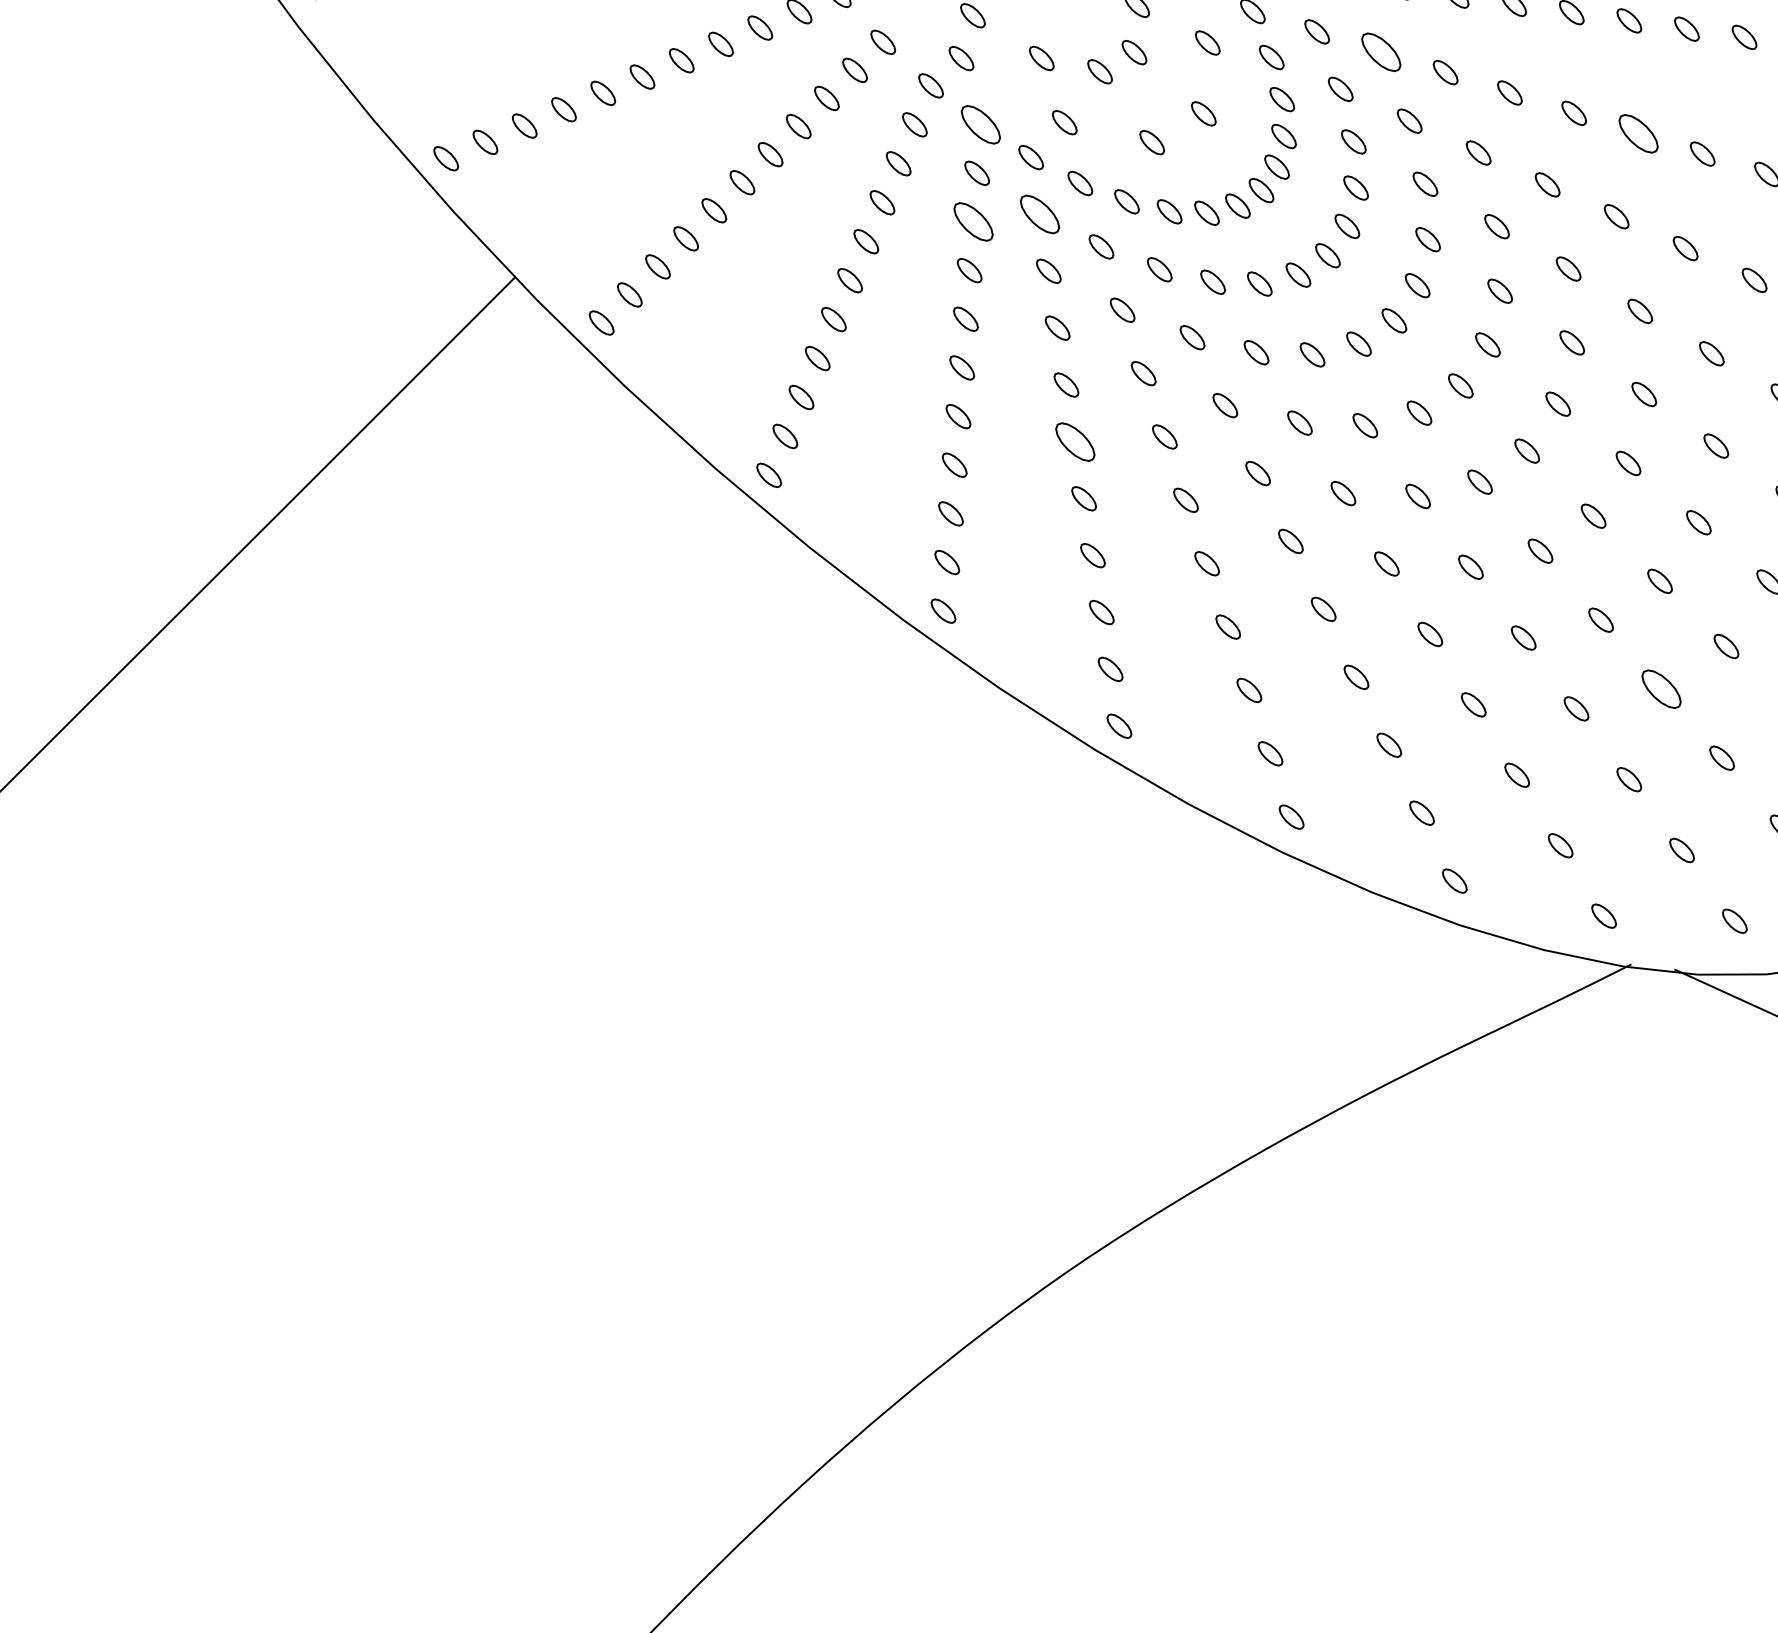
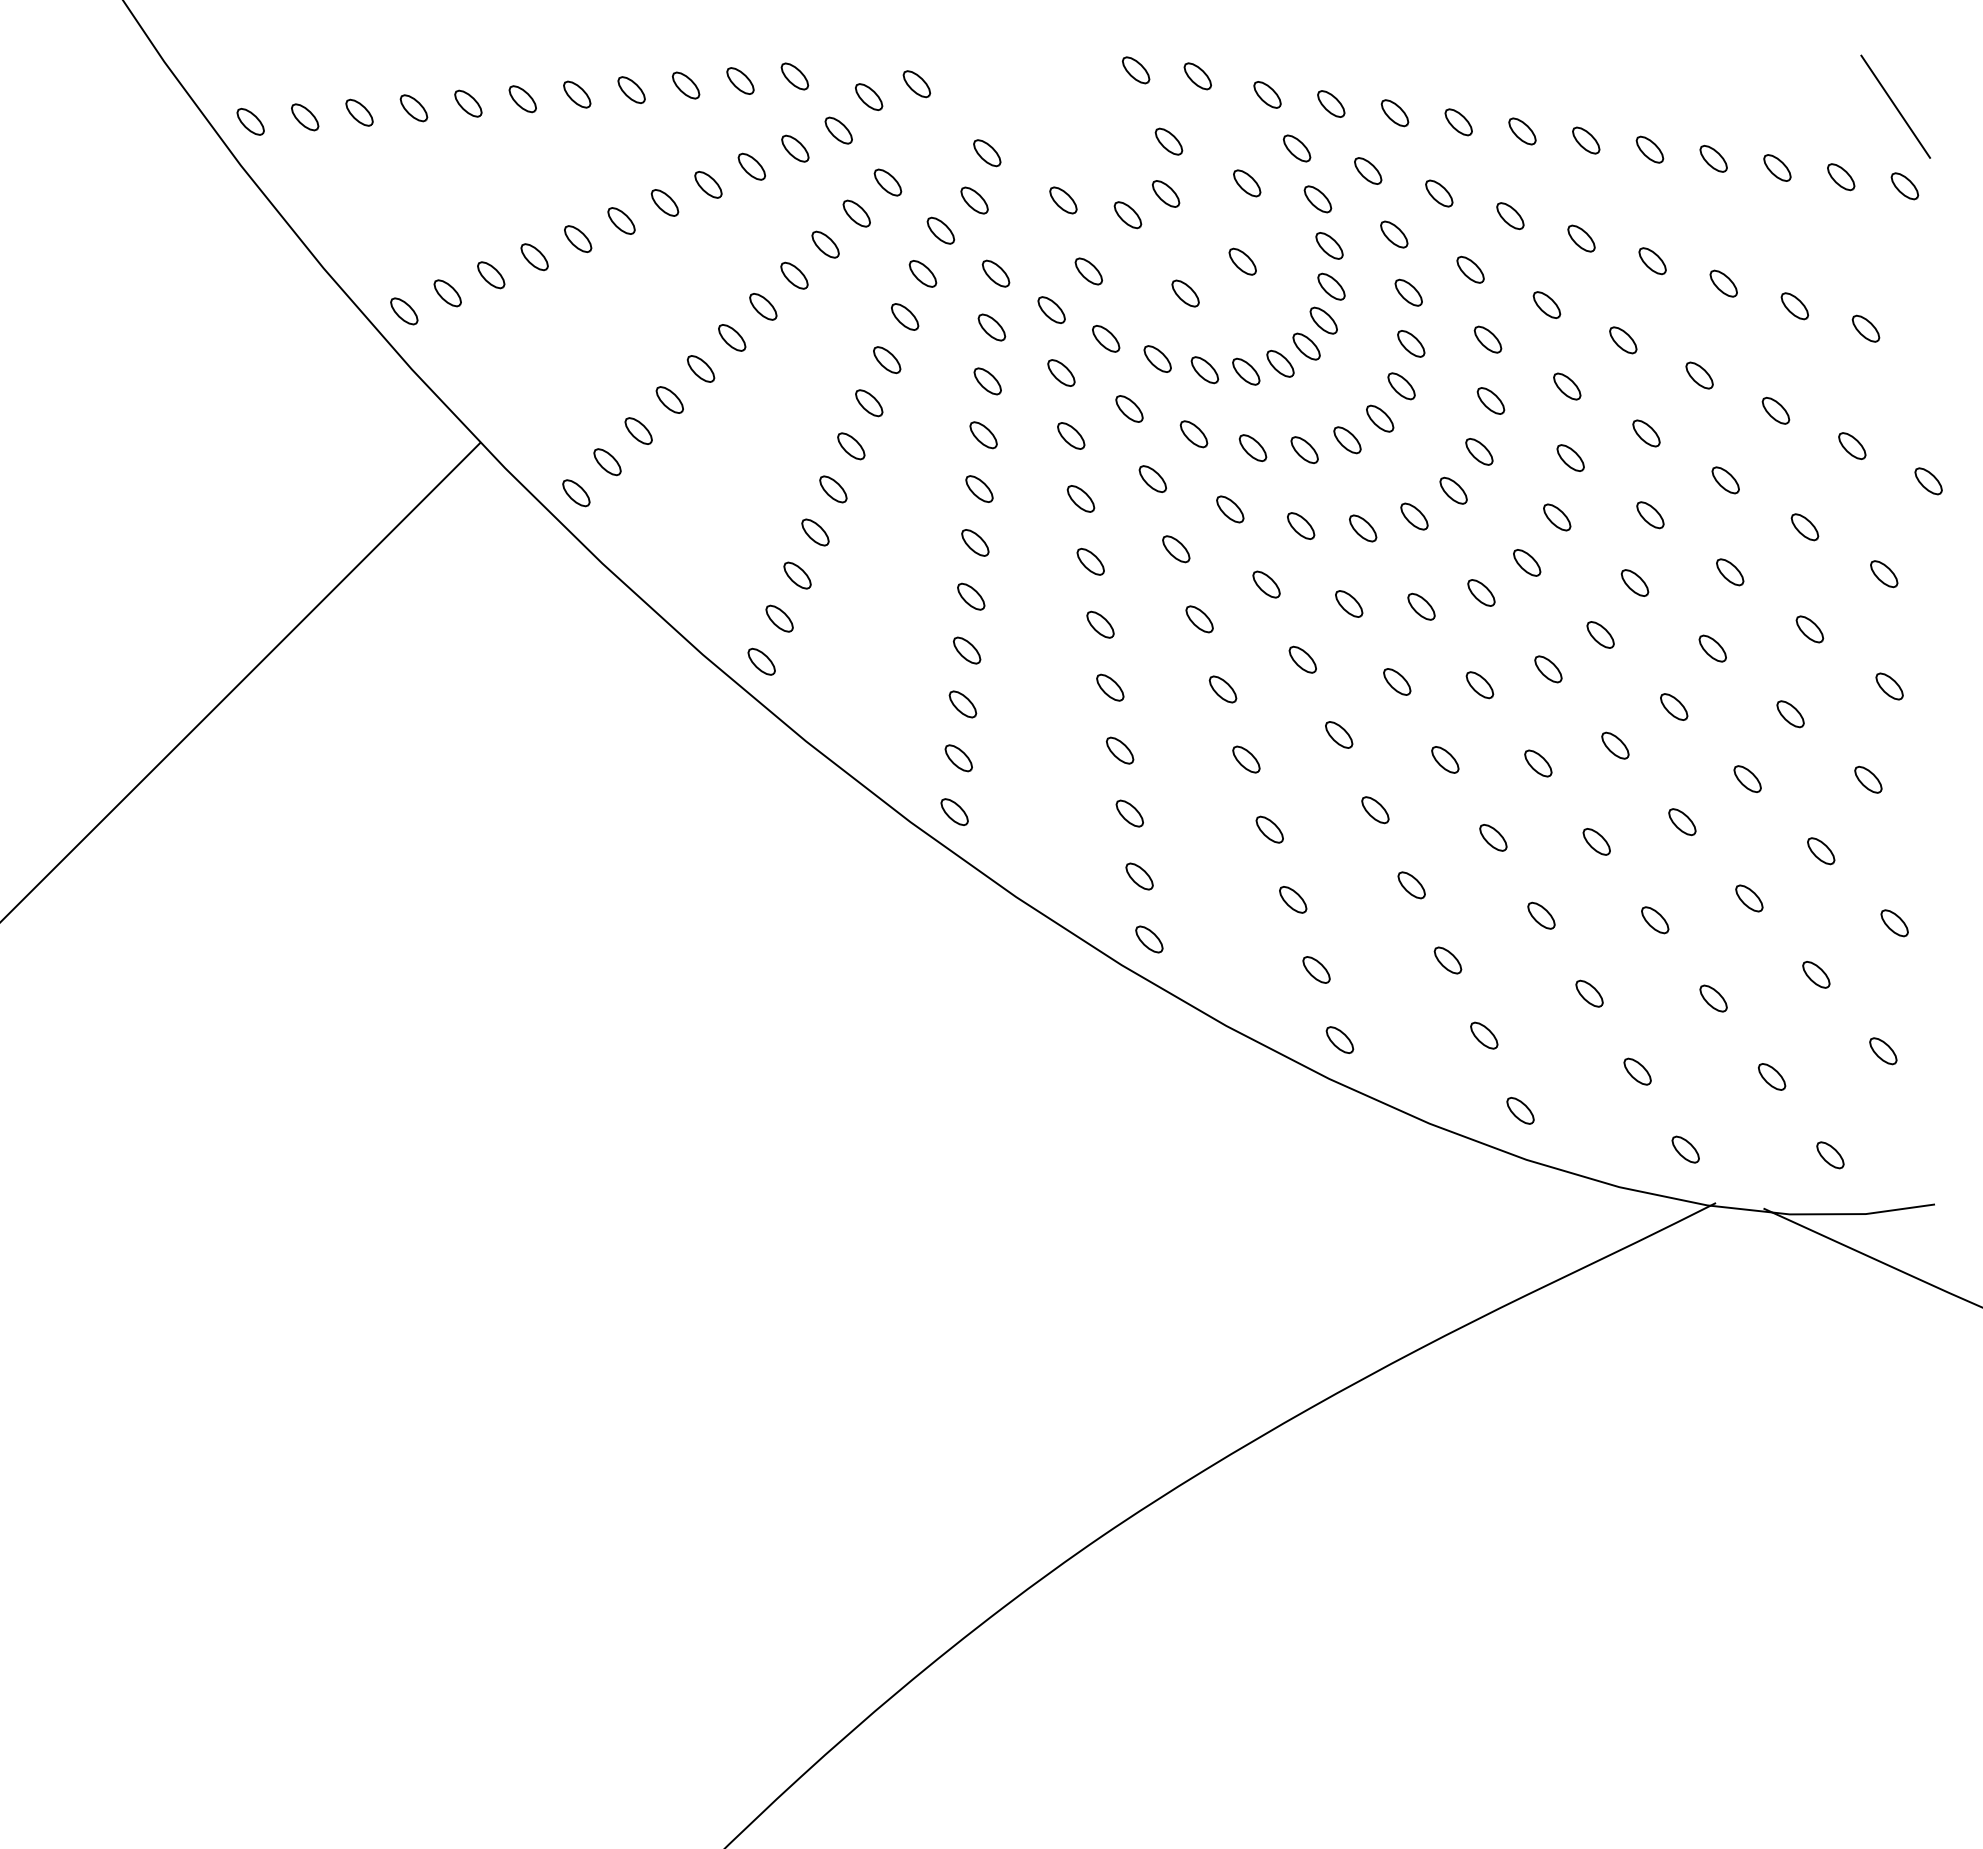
part: (1381, 52) -> (1439, 193), size x0.62
part: (980, 124) -> (995, 273), size x0.62
part: (1638, 133) -> (1723, 283), size x0.62
part: (1040, 213) -> (1061, 372), size x0.62
part: (973, 222) -> (987, 381), size x0.62
part: (1075, 441) -> (1100, 624), size x0.62
part: (1661, 689) -> (1749, 898), size x0.62

